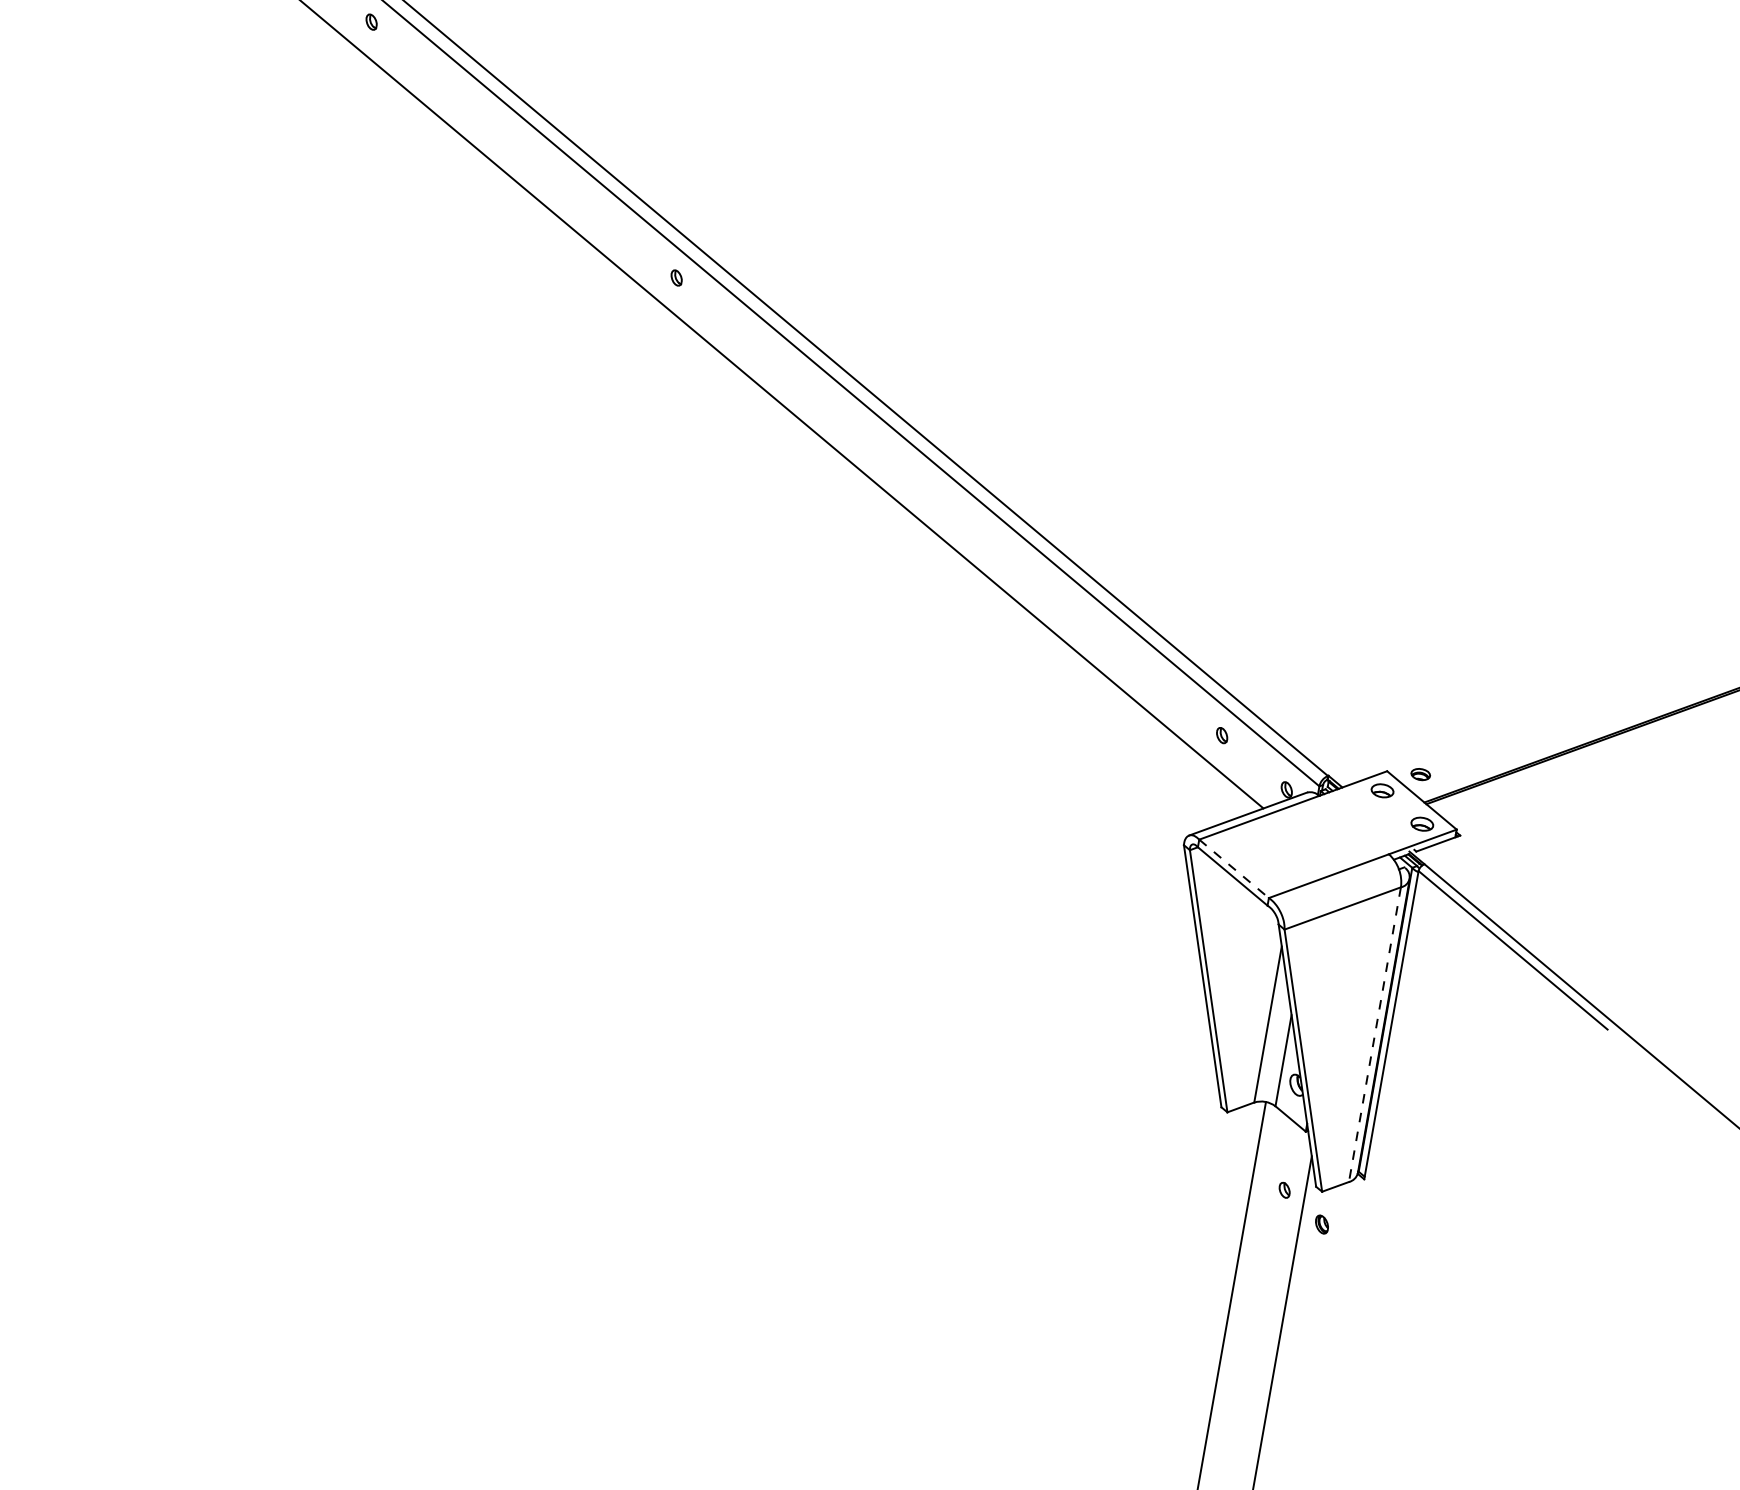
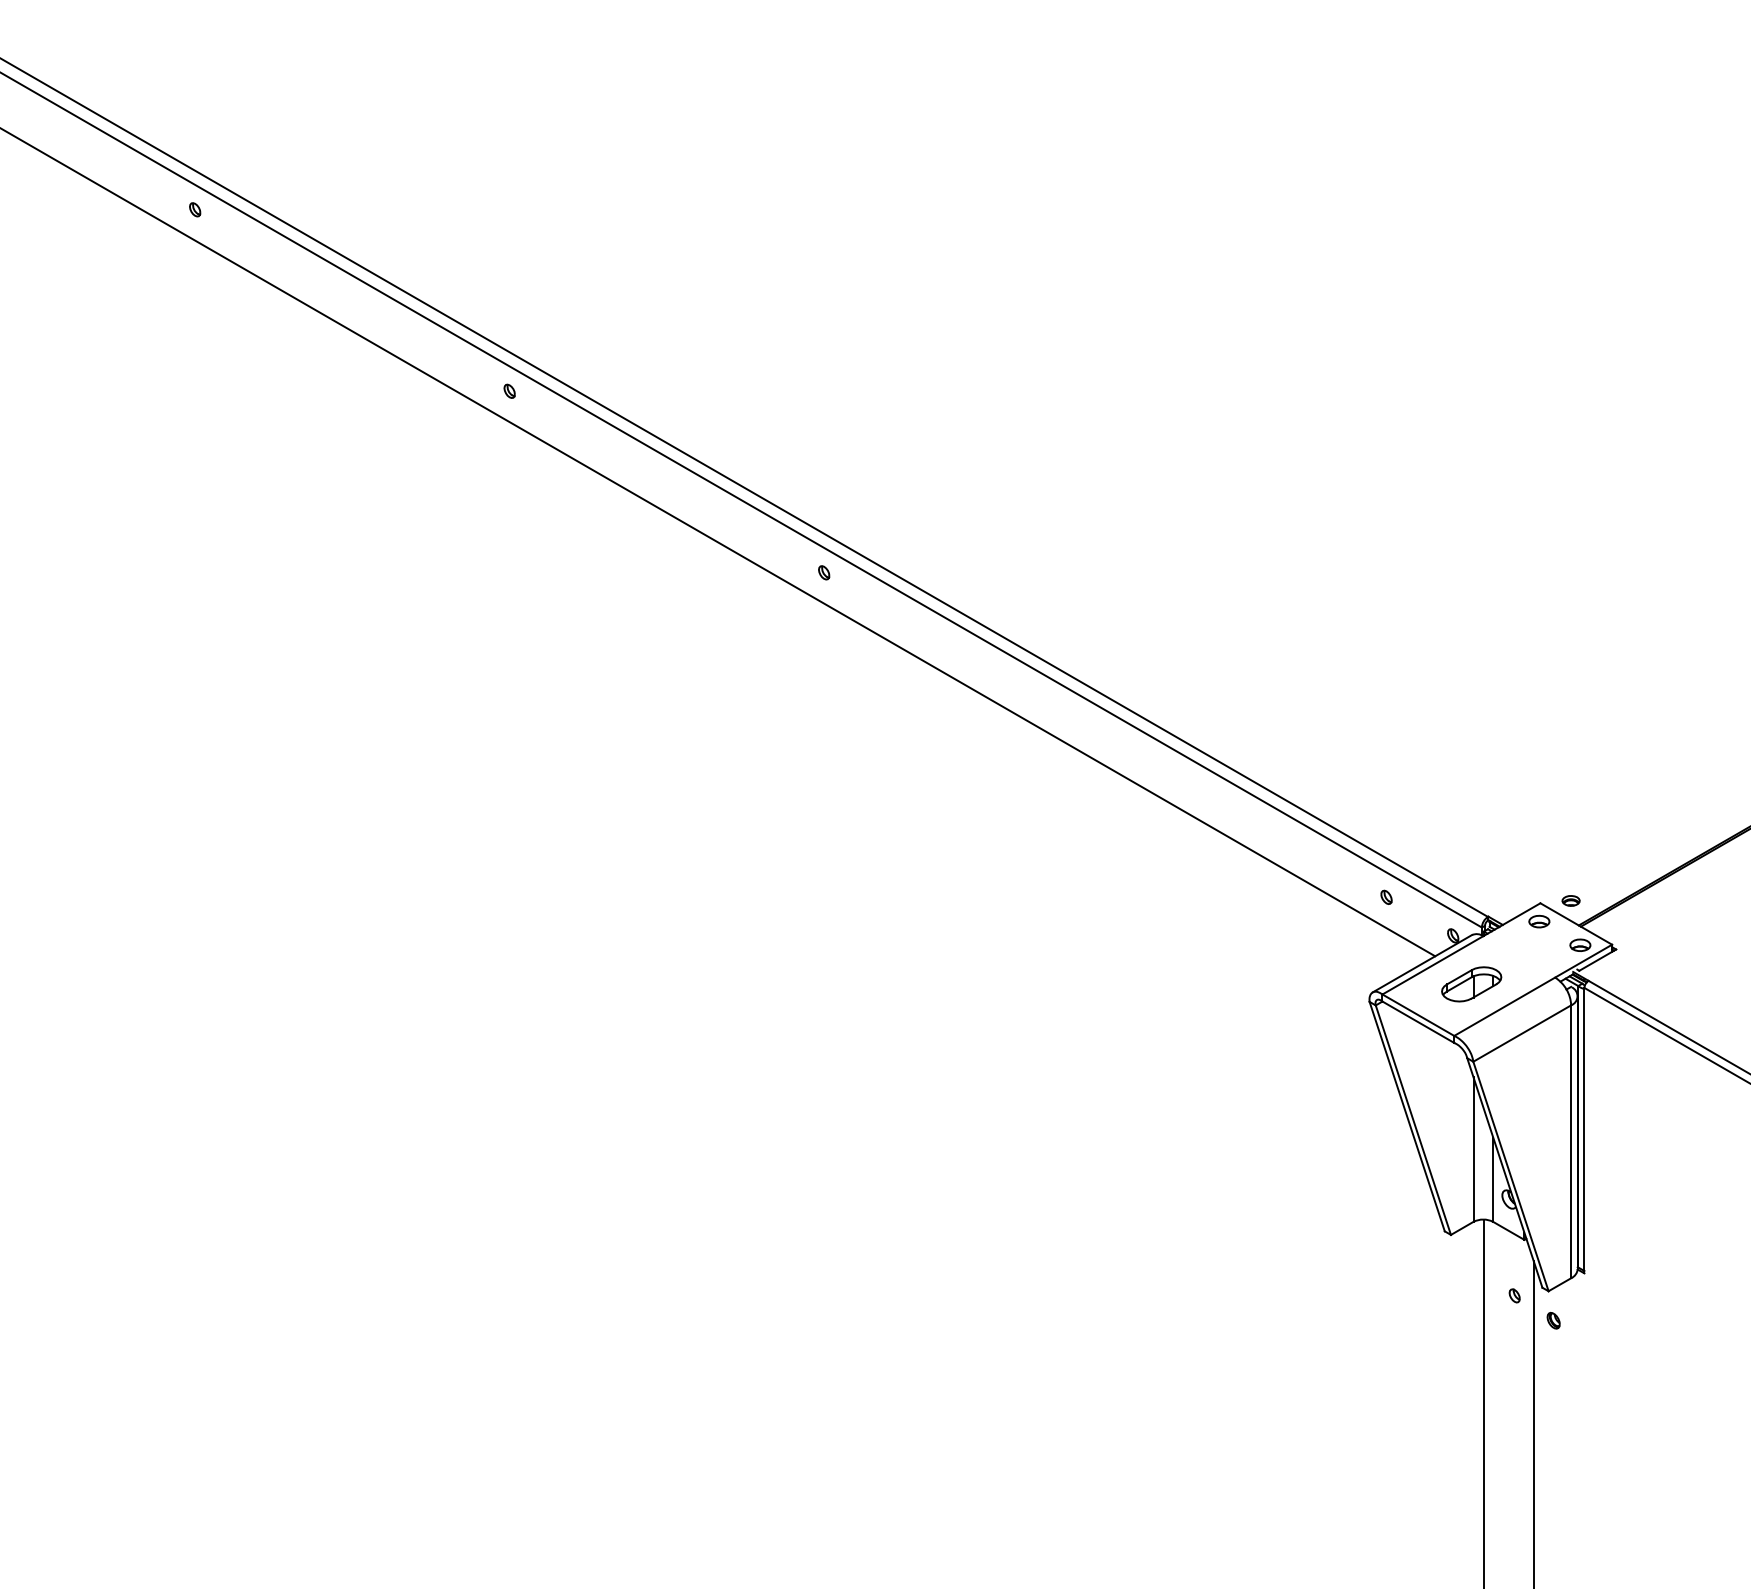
part: (1297, 845) -> (1471, 984), added
line: (1234, 869) -> (1418, 1015), dashed -> solid
line: (1375, 1035) -> (1571, 1142), dashed -> solid

